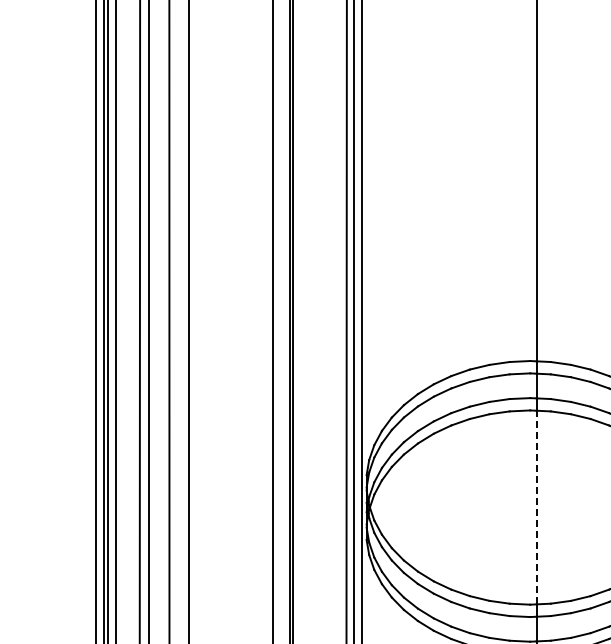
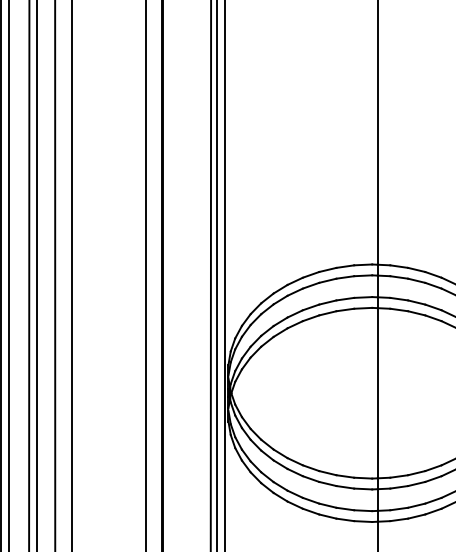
line: (536, 507) -> (377, 393), dashed -> solid

